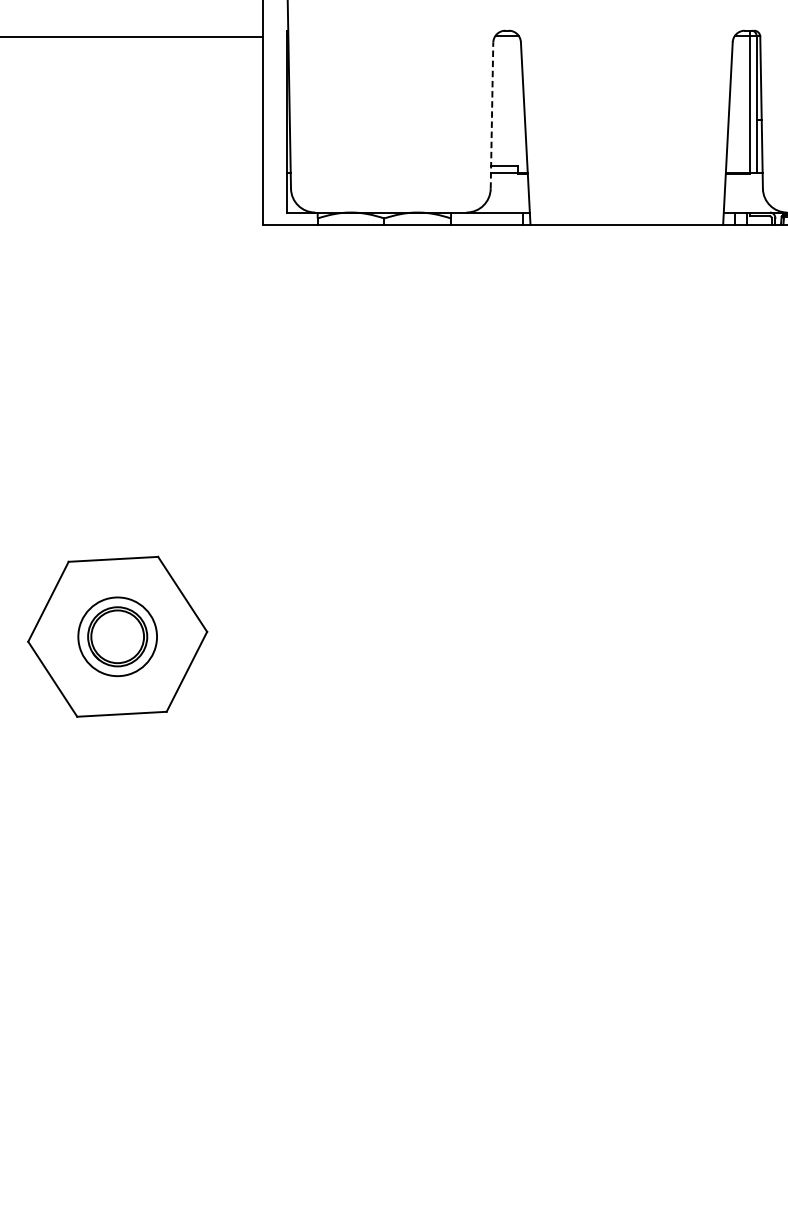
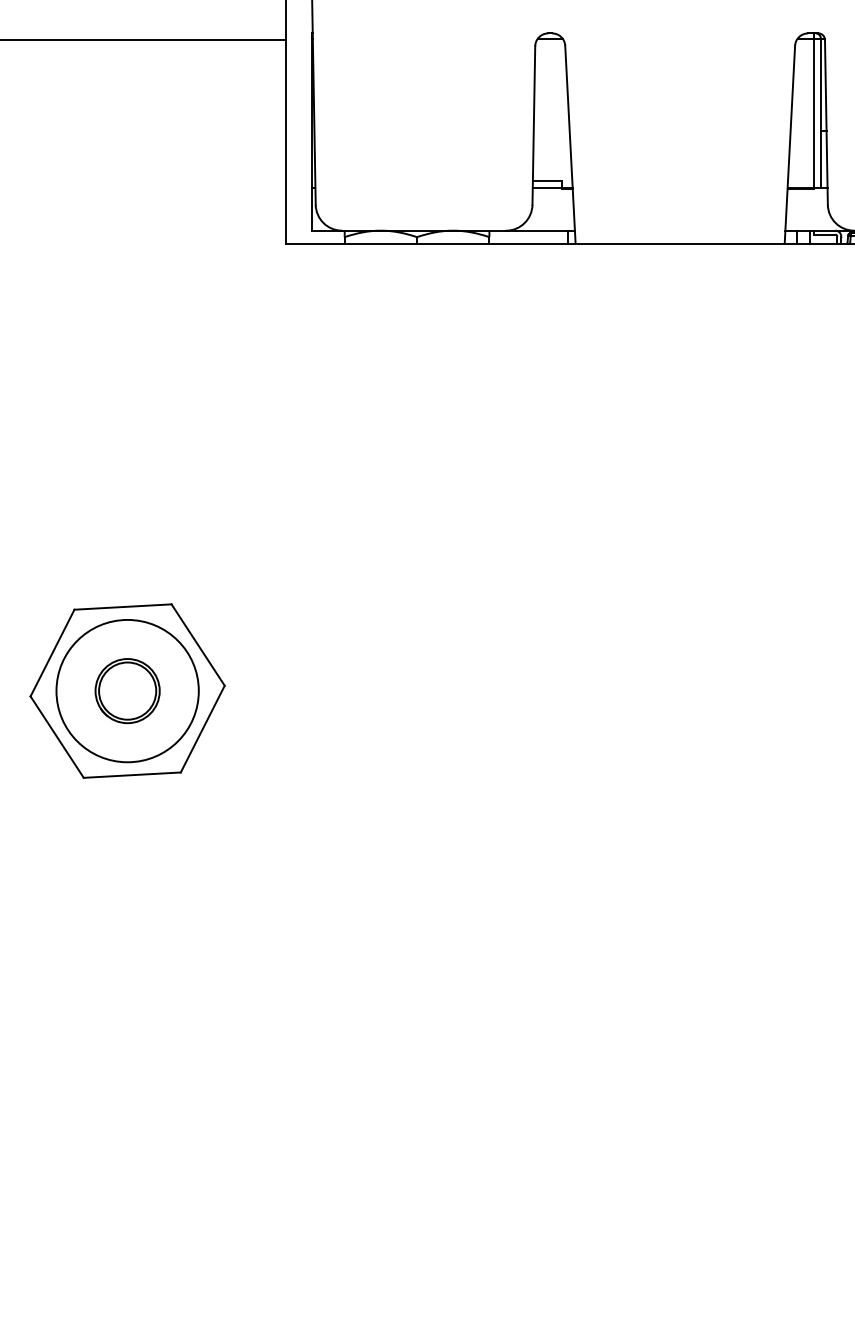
line: (491, 115) -> (533, 125), dashed -> solid
circle: (117, 636) -> (127, 690), size x1.67

